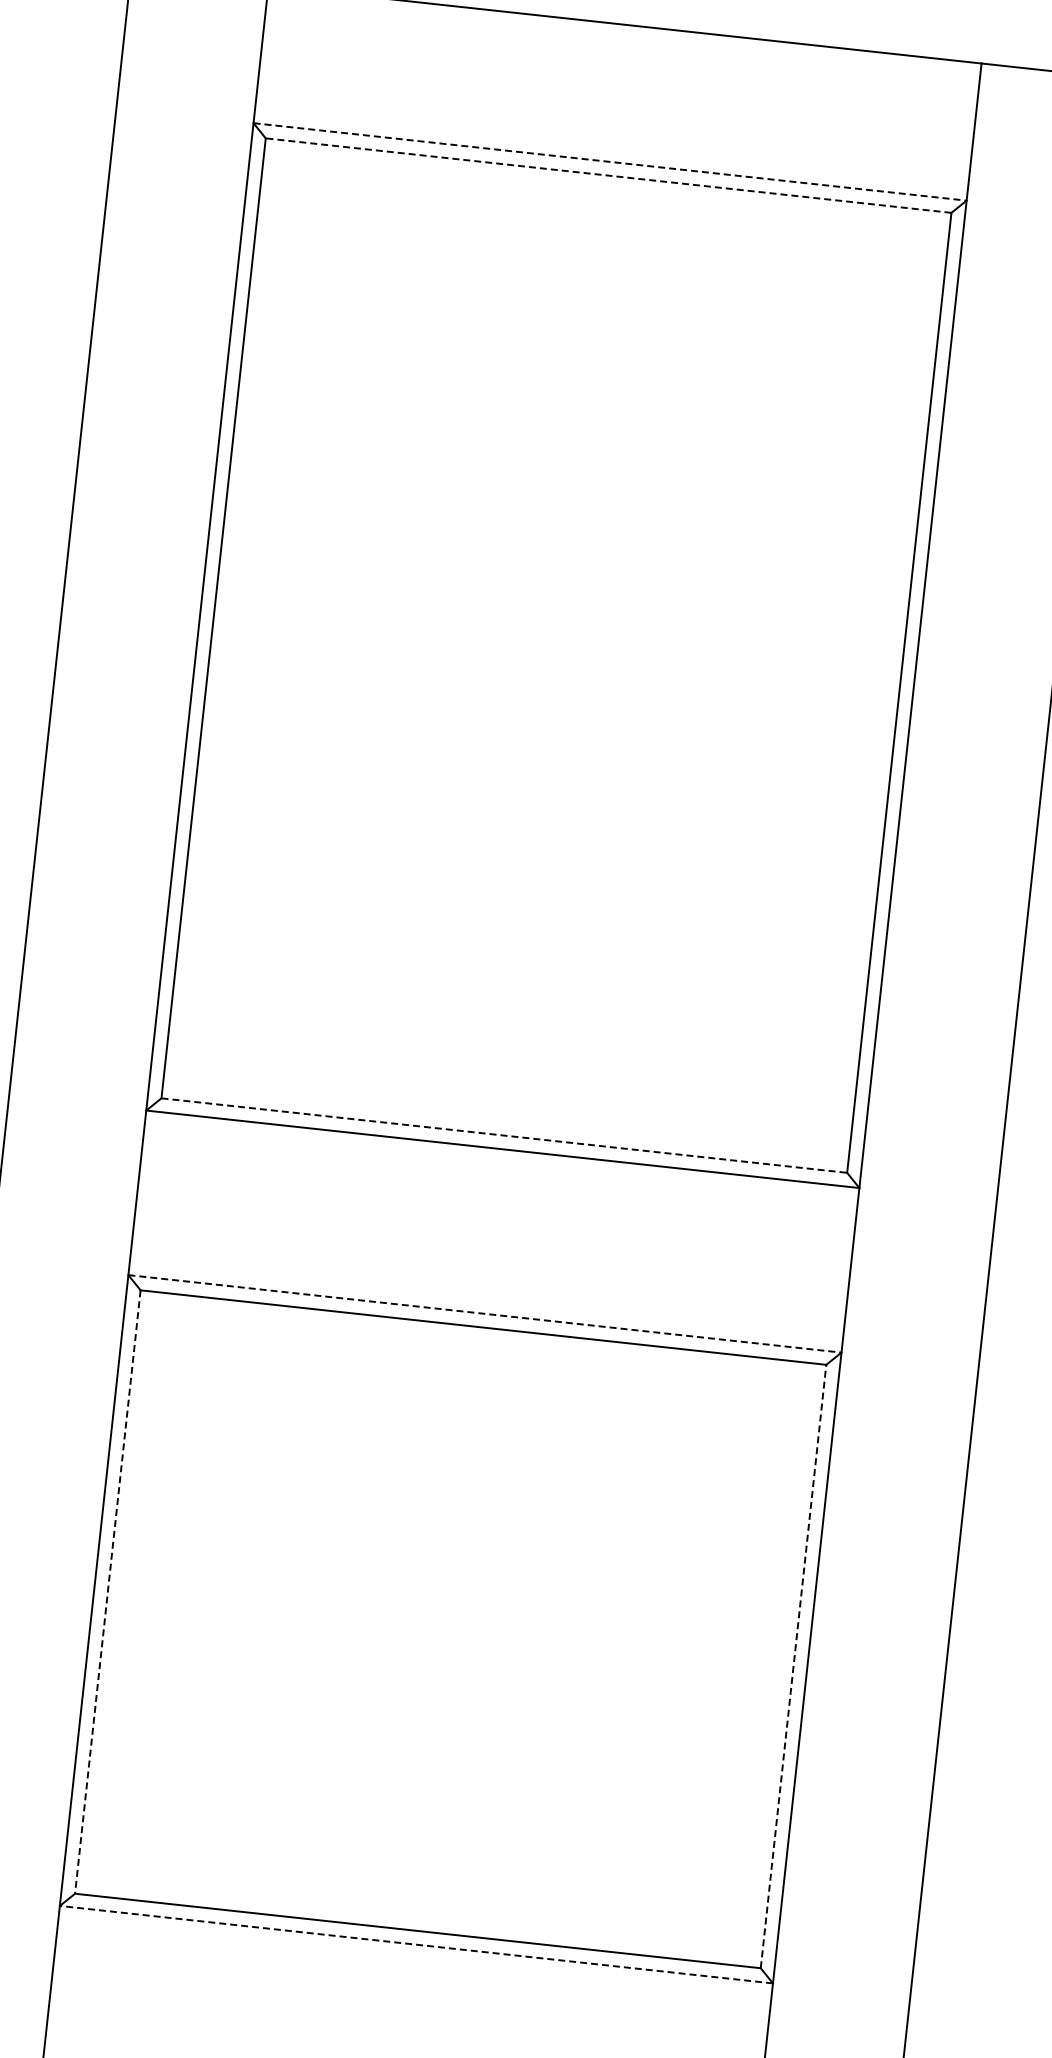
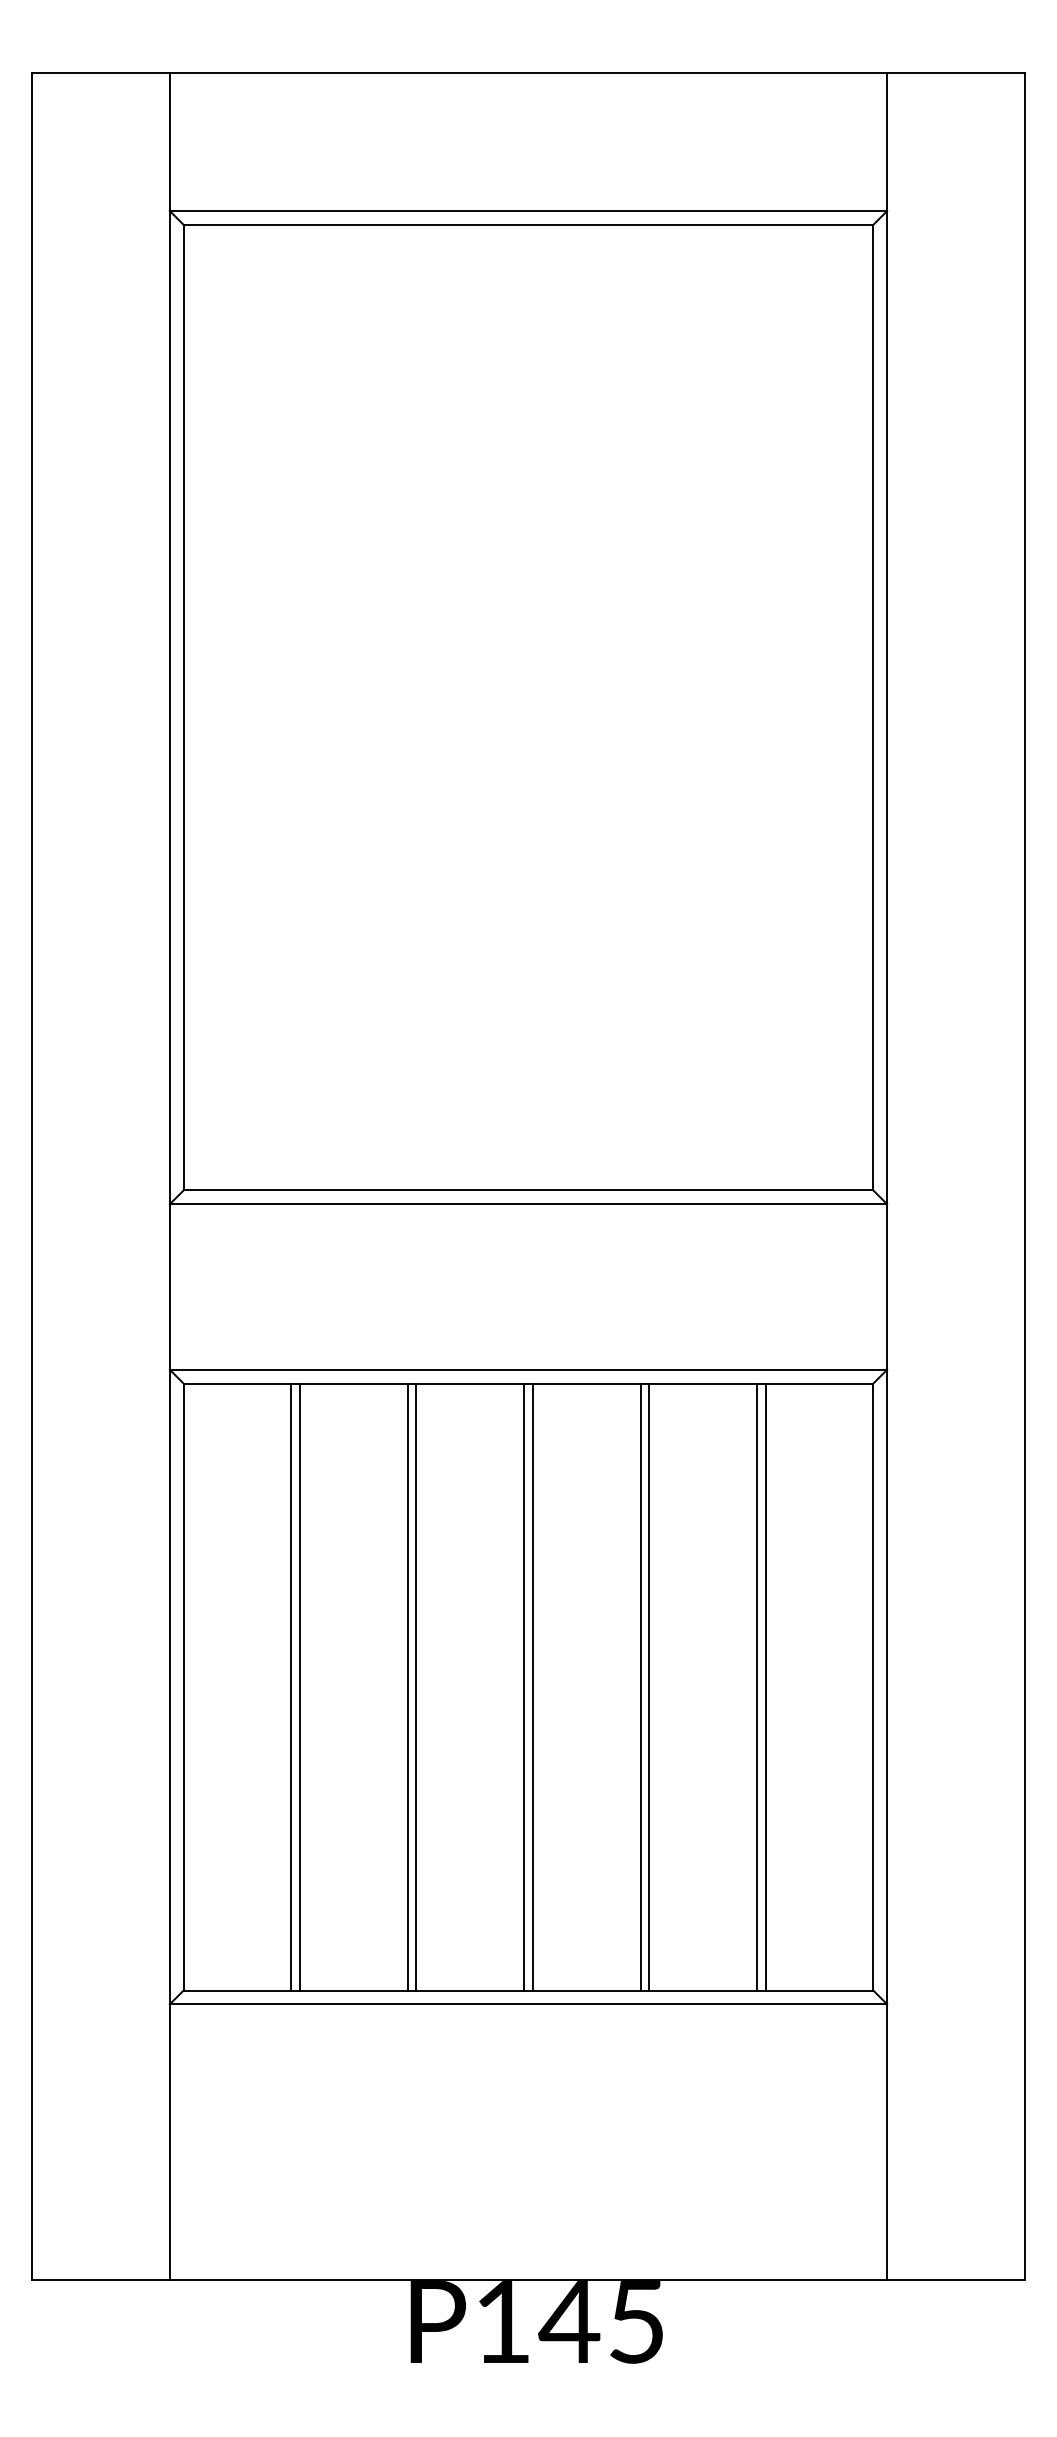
line: (610, 162) -> (528, 211), dashed -> solid
line: (608, 175) -> (528, 224), dashed -> solid
line: (504, 1135) -> (528, 1190), dashed -> solid
line: (484, 1313) -> (528, 1369), dashed -> solid
line: (107, 1592) -> (183, 1687), dashed -> solid
line: (215, 1603) -> (291, 1686), added
line: (224, 1604) -> (300, 1686), added
line: (330, 1615) -> (407, 1686), added
line: (339, 1616) -> (416, 1686), added
line: (446, 1628) -> (524, 1686), added
line: (454, 1629) -> (532, 1686), added
line: (562, 1640) -> (640, 1686), added
line: (571, 1641) -> (649, 1686), added
line: (677, 1653) -> (756, 1686), added
line: (686, 1654) -> (765, 1686), added
line: (793, 1666) -> (873, 1686), dashed -> solid
line: (416, 1944) -> (528, 2004), dashed -> solid

